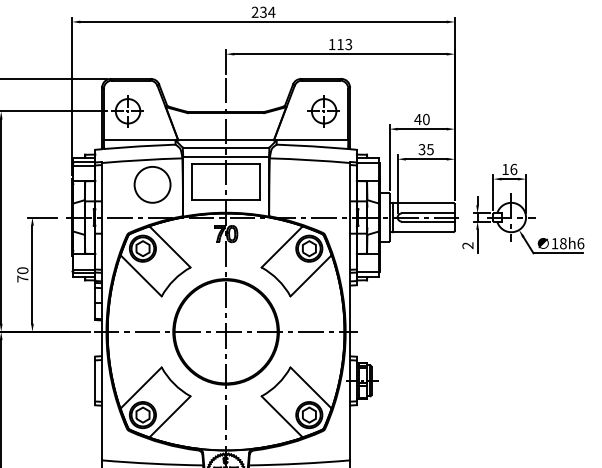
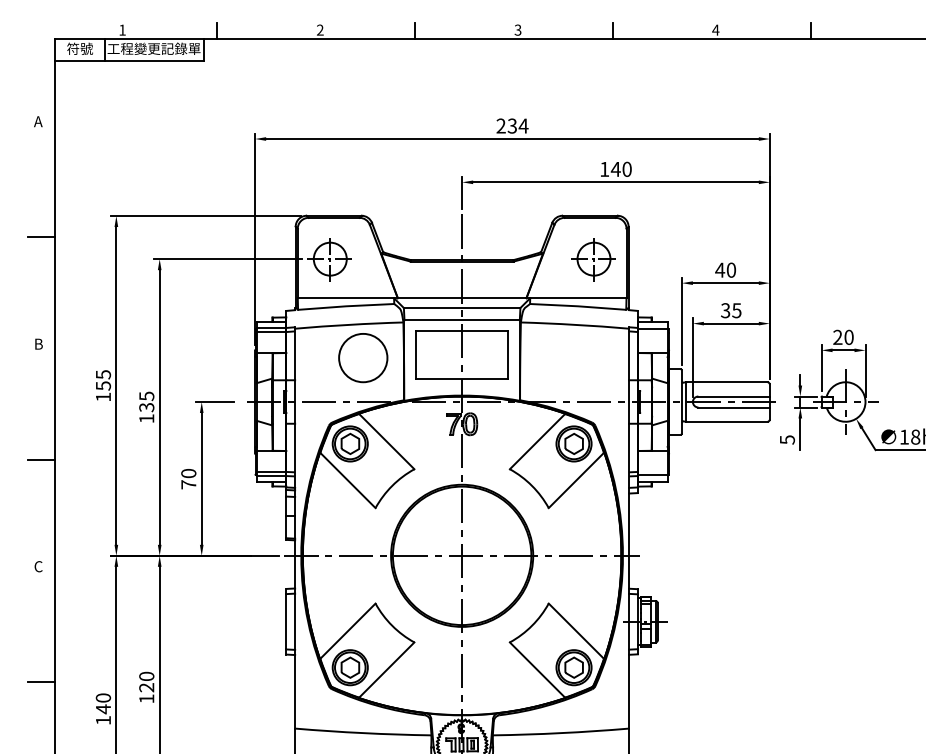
text: (343, 44) -> (620, 169), 113 -> 140
text: (509, 168) -> (843, 336), 16 -> 20
text: (468, 245) -> (787, 439), 2 -> 5

